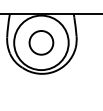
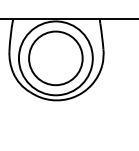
circle: (41, 42) -> (55, 58), size x1.67

